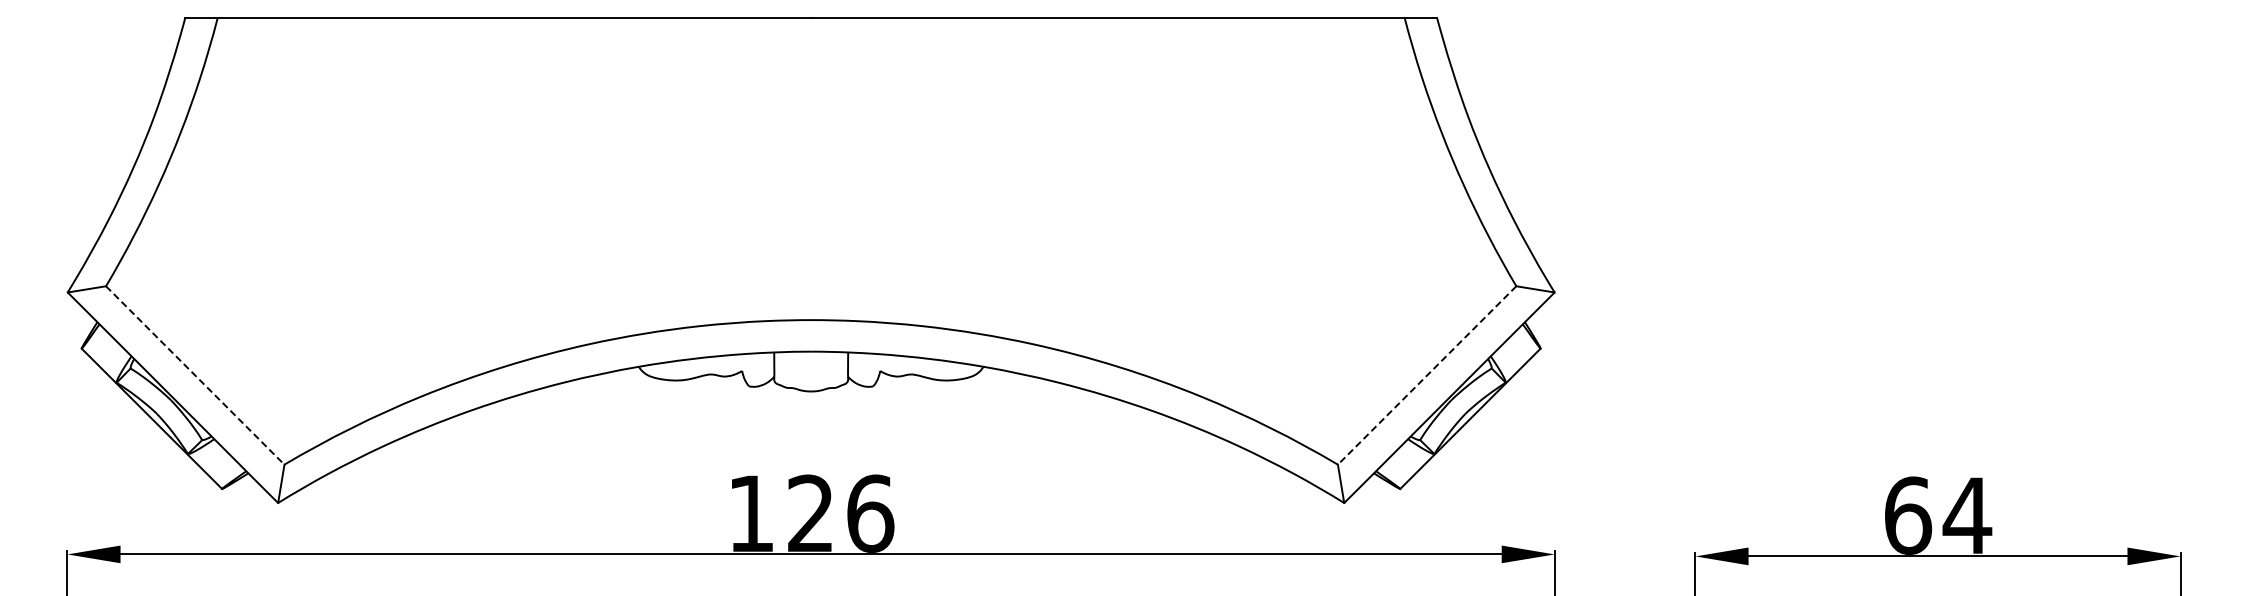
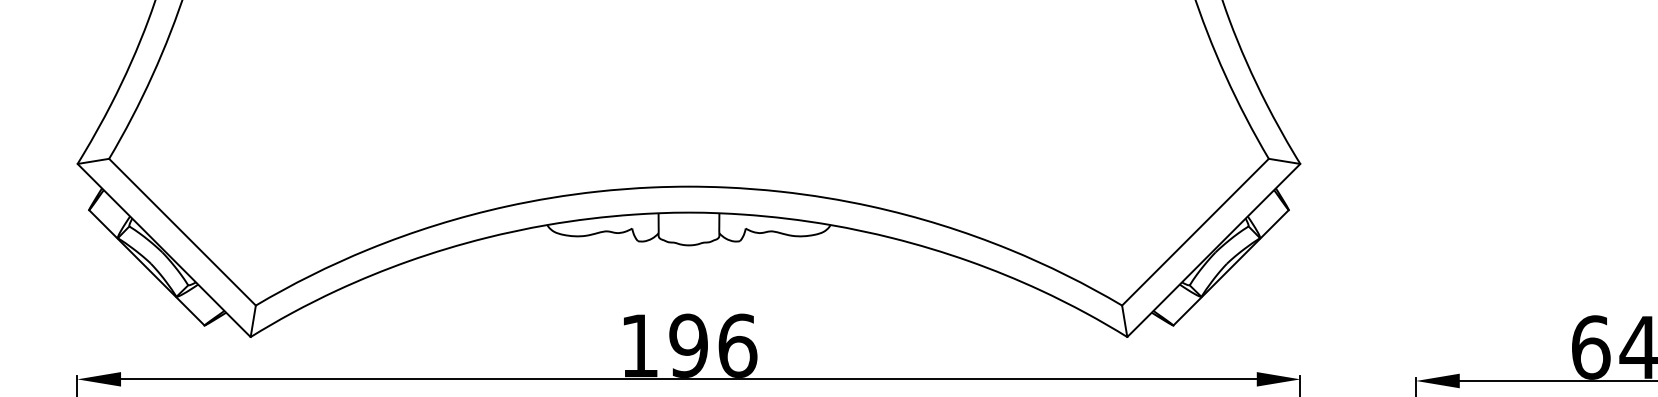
line: (195, 375) -> (182, 232), dashed -> solid
line: (1426, 375) -> (1194, 232), dashed -> solid
text: (810, 513) -> (688, 345), 126 -> 196

